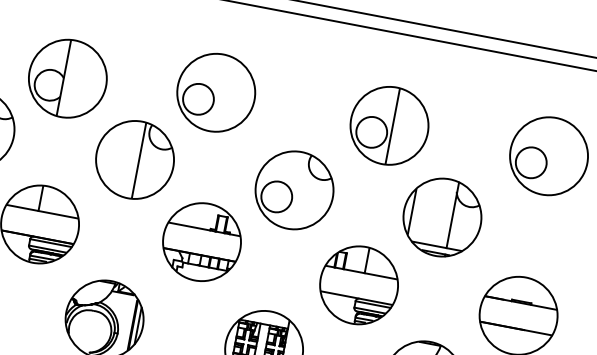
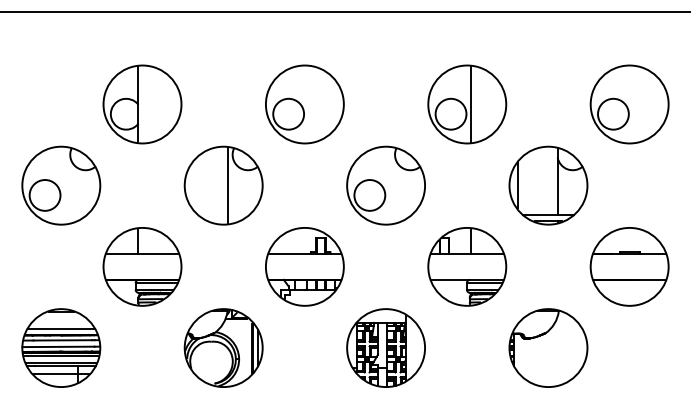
part: (67, 78) -> (142, 104), moved
part: (215, 92) -> (304, 104), moved
part: (442, 217) -> (548, 185), moved
part: (201, 241) -> (304, 266), moved

